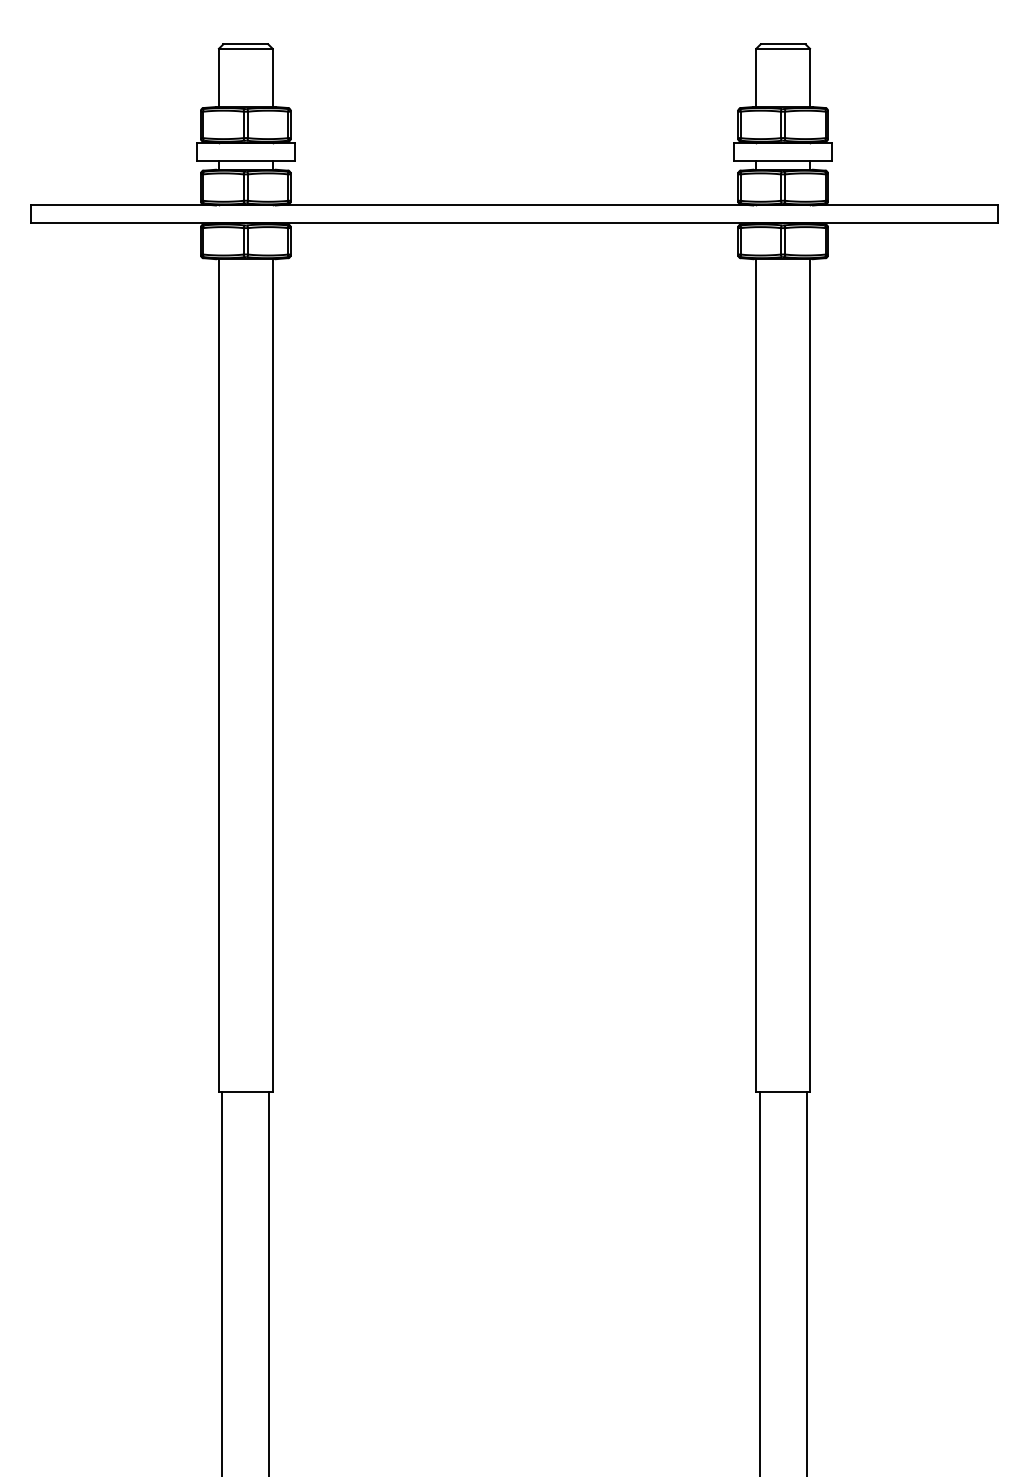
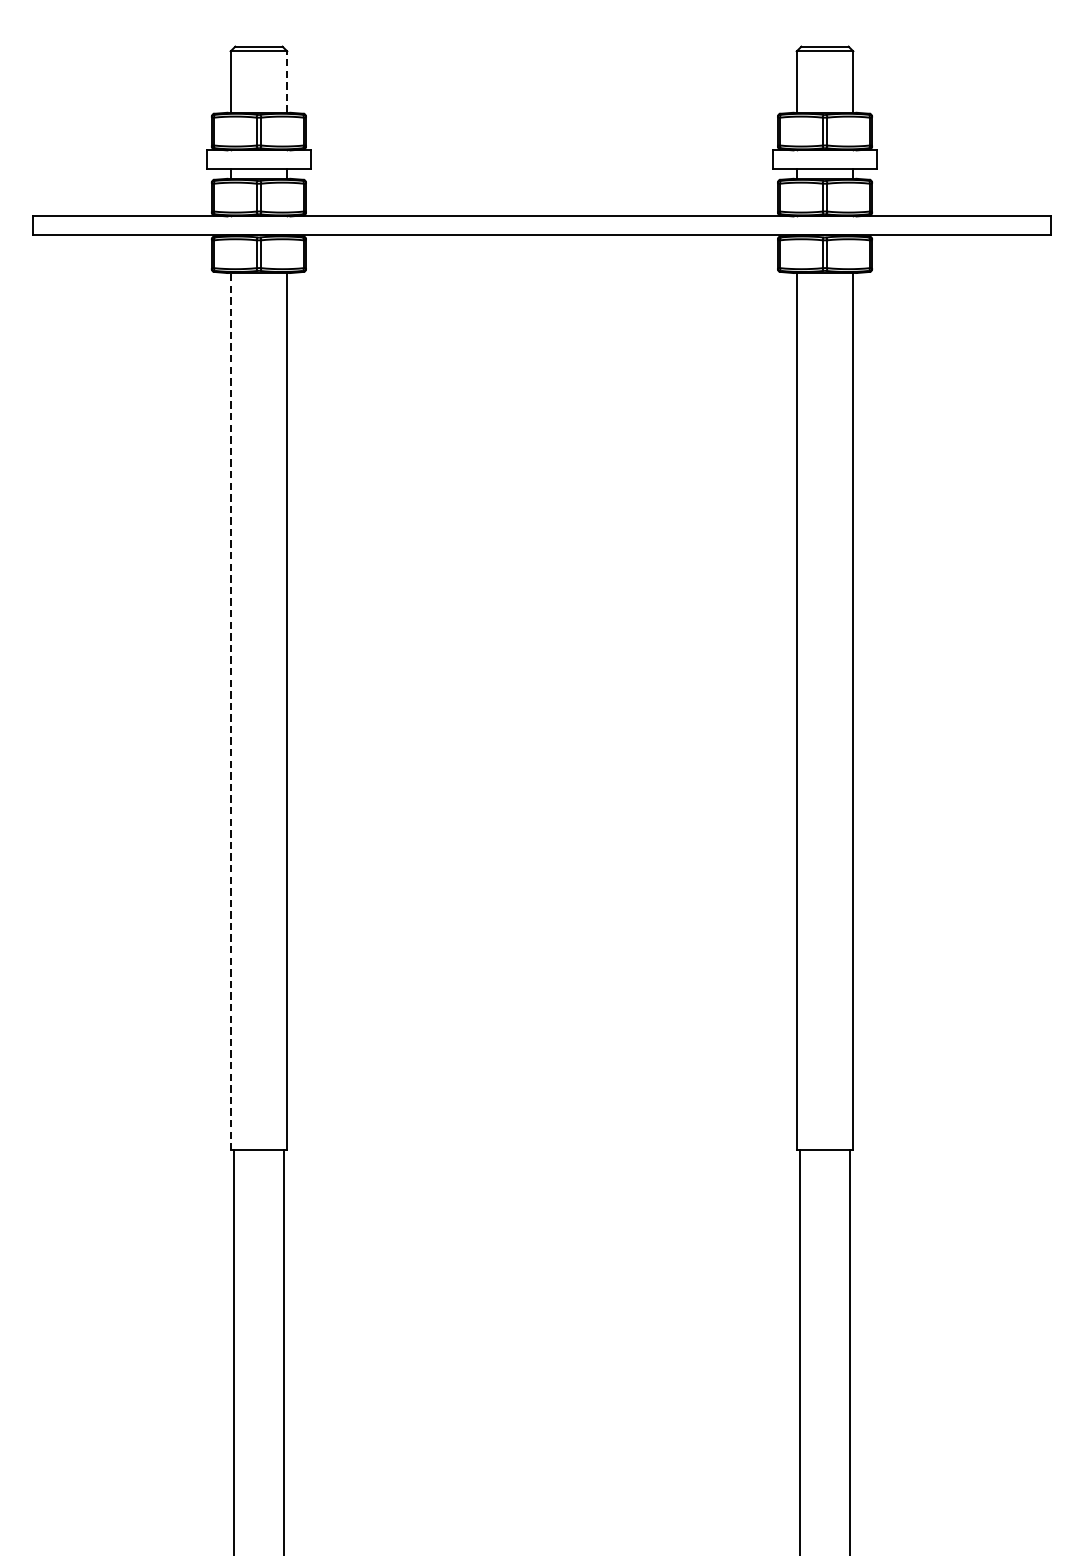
line: (272, 77) -> (287, 81), solid -> dashed
line: (218, 675) -> (230, 711), solid -> dashed

